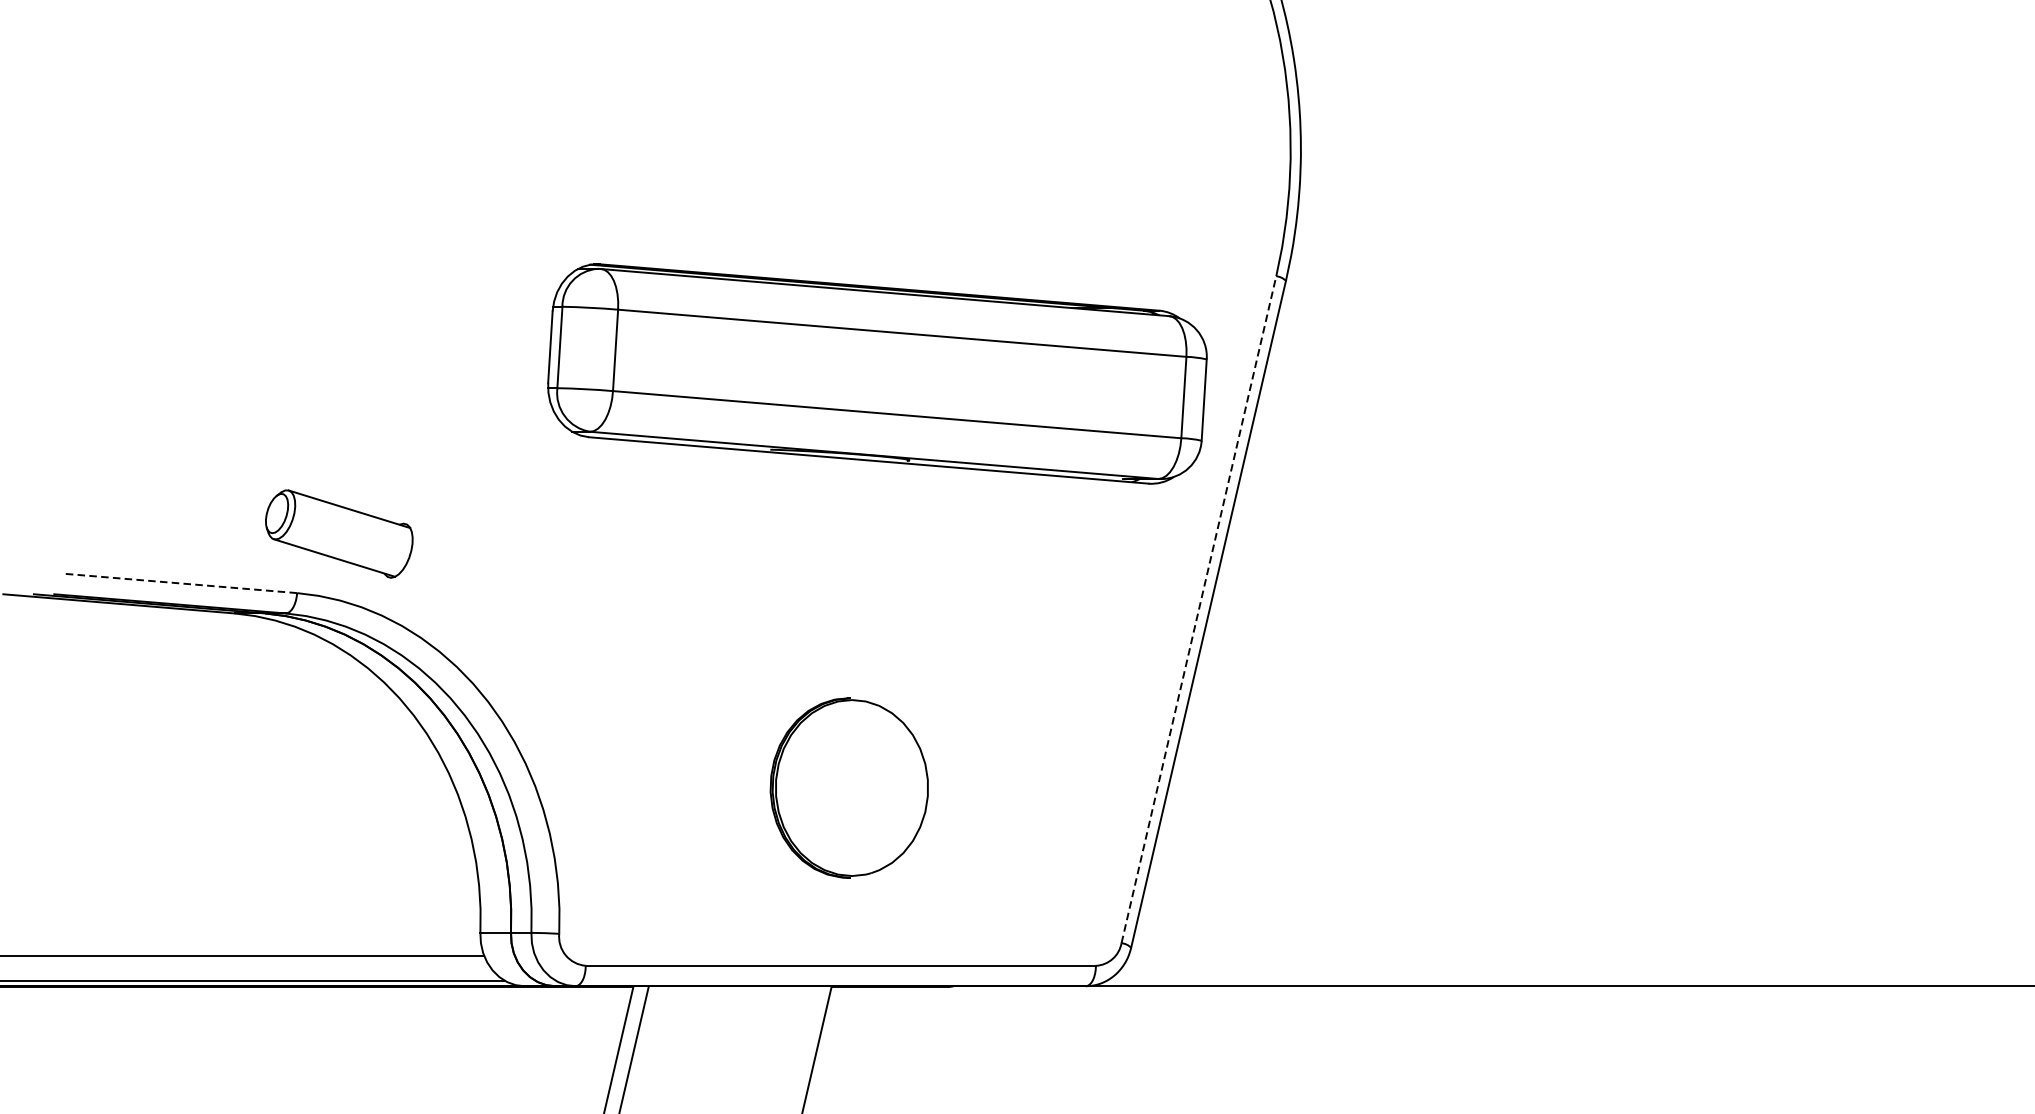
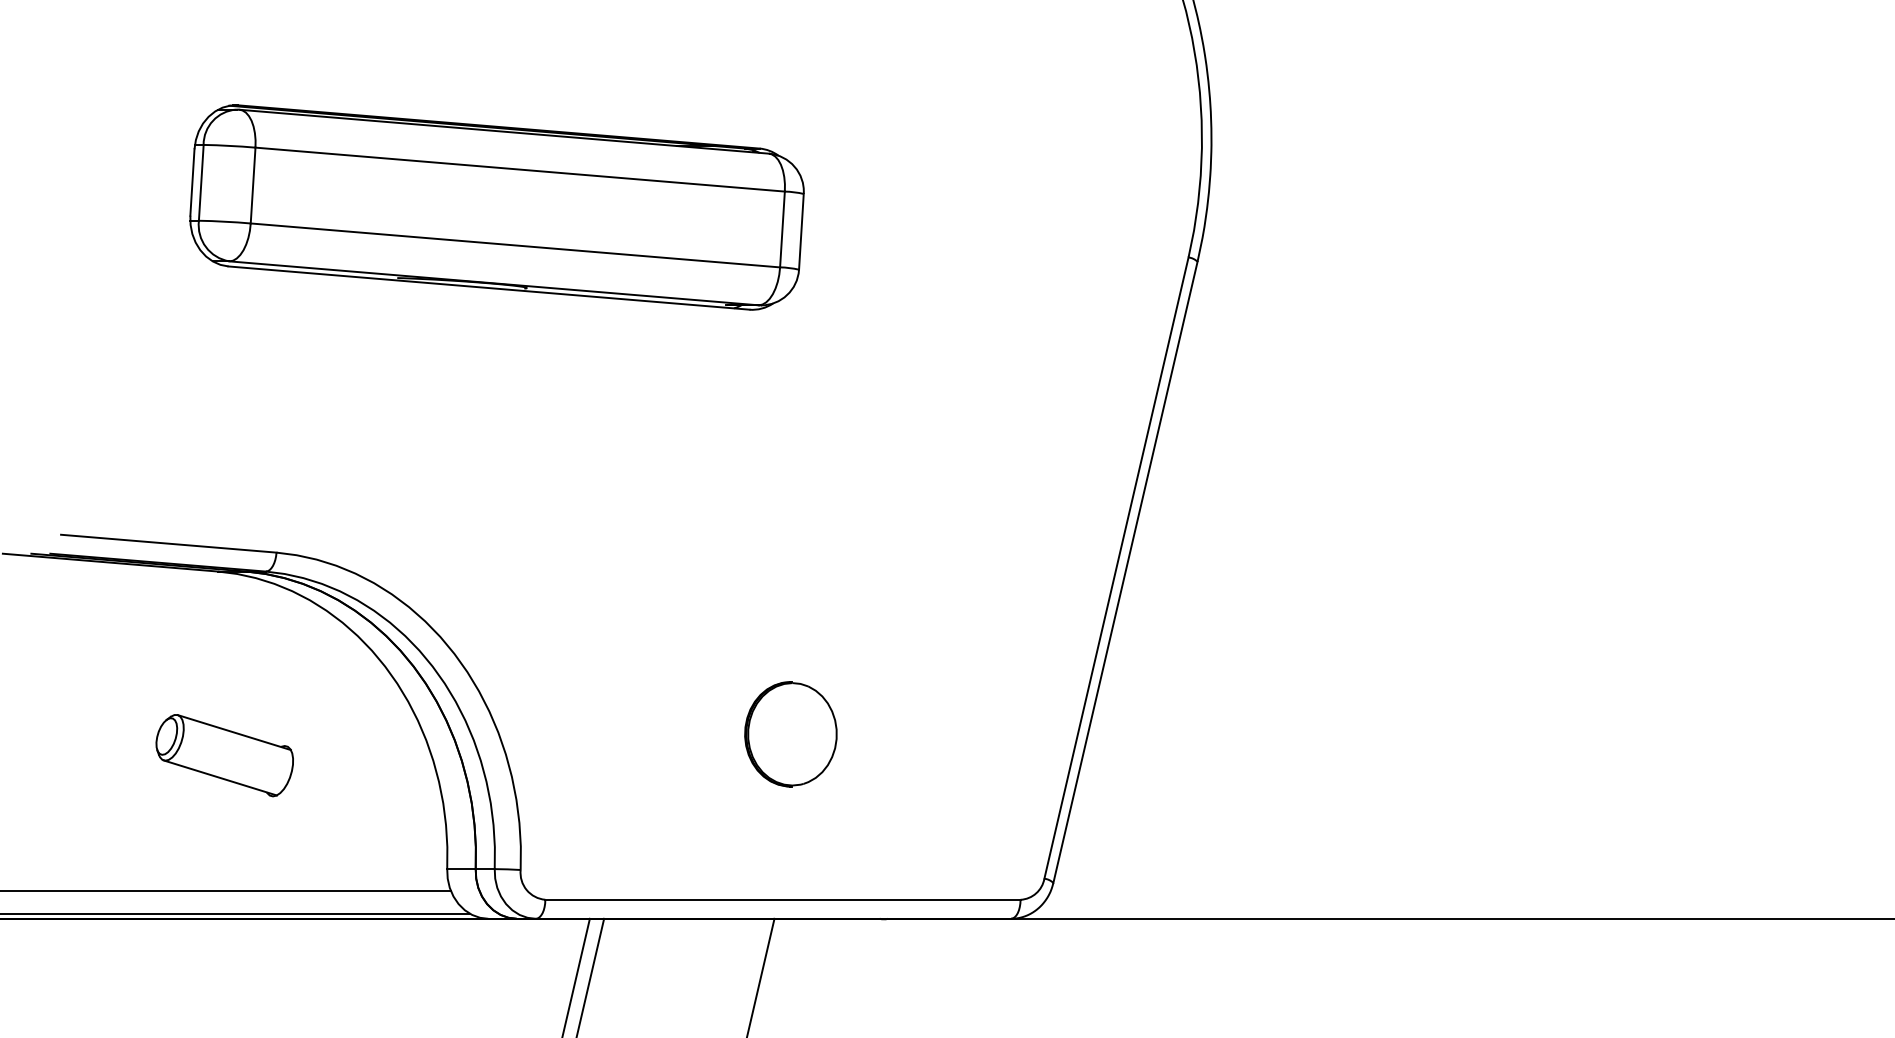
part: (876, 373) -> (496, 207), moved
part: (338, 533) -> (224, 755), moved
line: (182, 583) -> (169, 543), dashed -> solid
line: (1198, 610) -> (1116, 568), dashed -> solid
part: (848, 788) -> (790, 734), size x0.62

